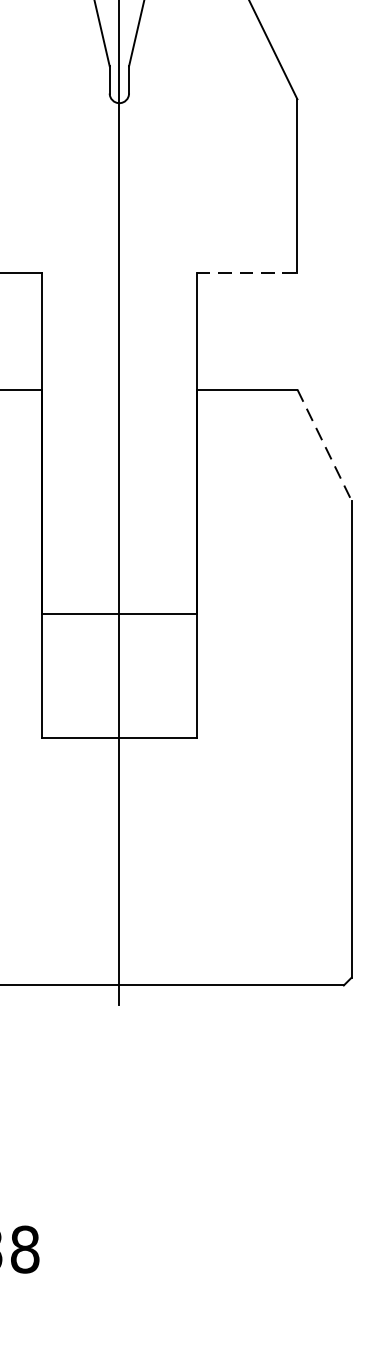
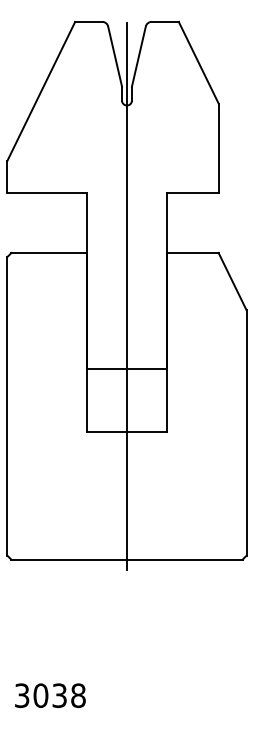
line: (246, 274) -> (192, 193), dashed -> solid
line: (324, 444) -> (232, 281), dashed -> solid

